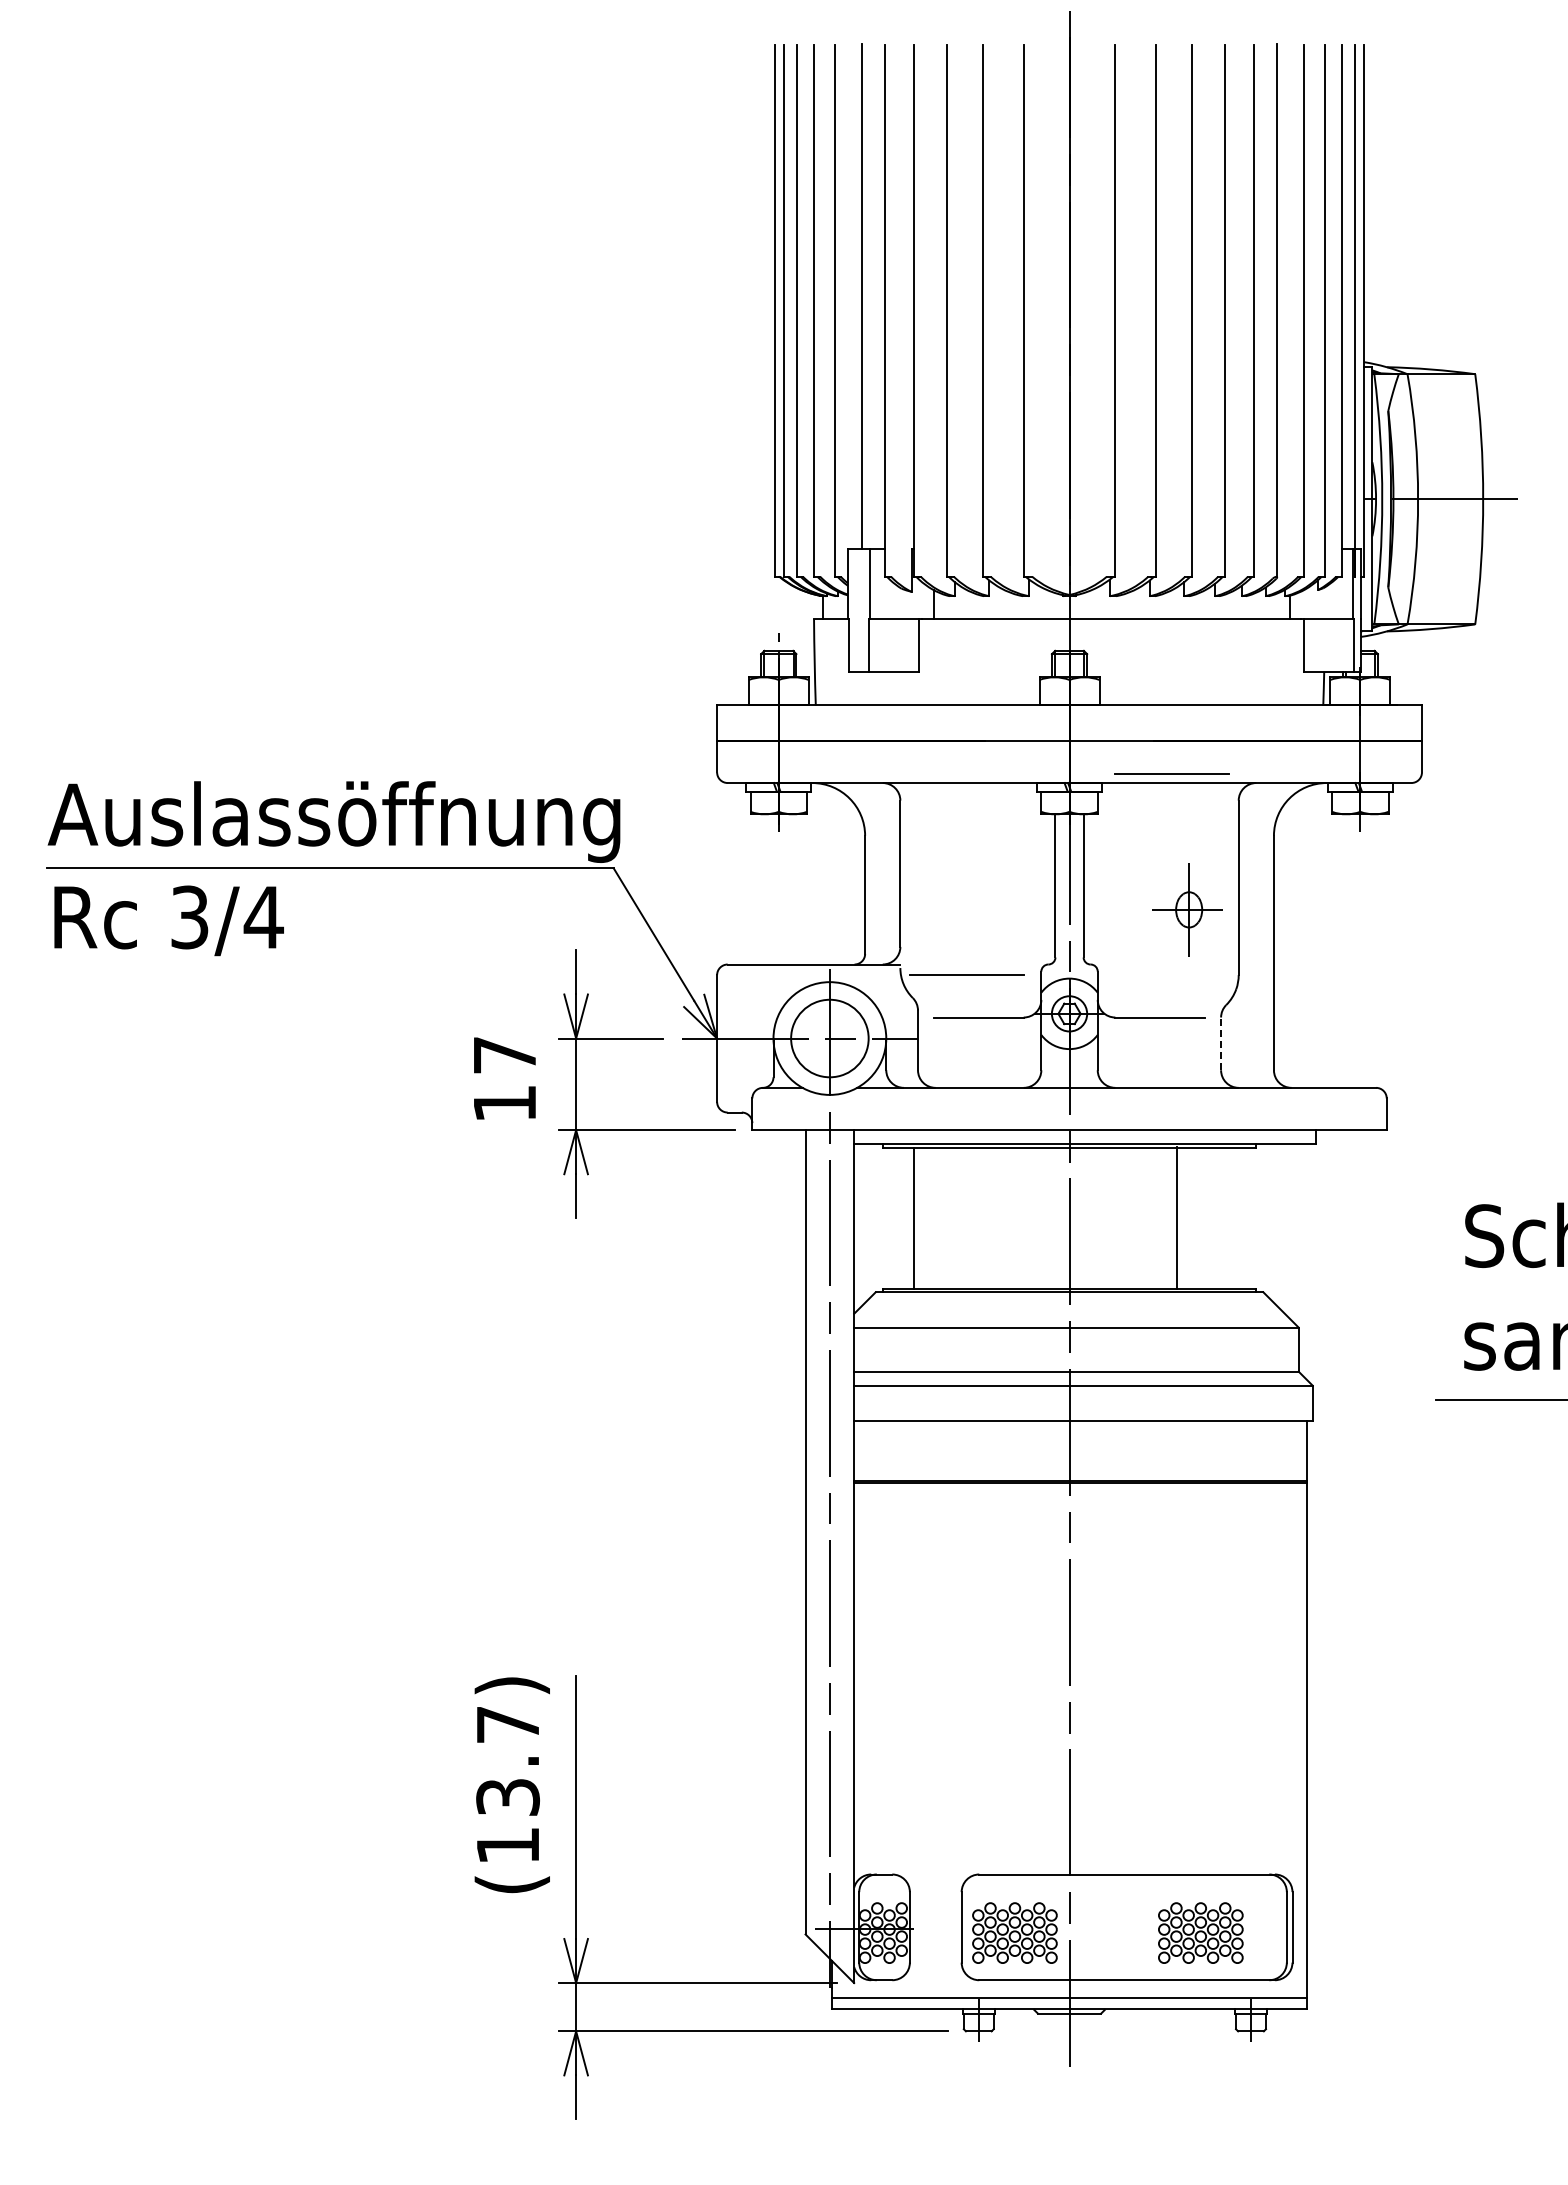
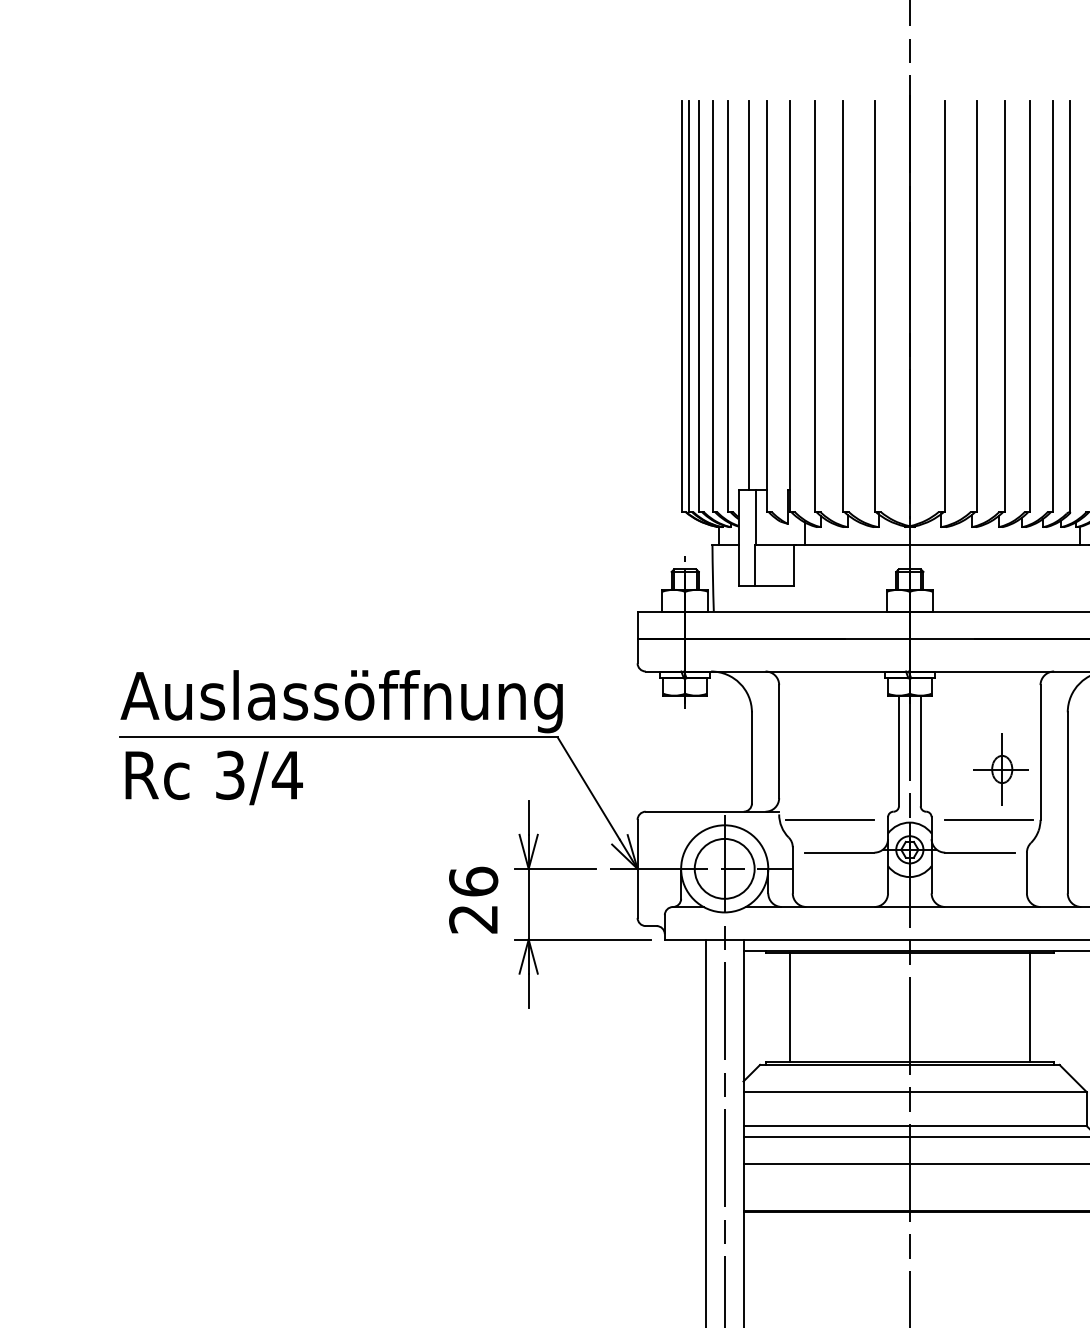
line: (1171, 773) -> (988, 819), moved
line: (1221, 1043) -> (1027, 872), dashed -> solid
text: (504, 1078) -> (473, 899), 17 -> 26
line: (1177, 1217) -> (1030, 1007), moved

